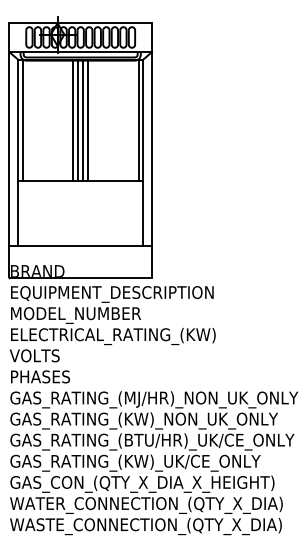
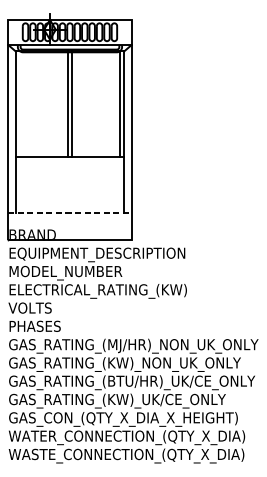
line: (22, 120) -> (19, 104), removed
line: (73, 120) -> (63, 104), removed
line: (88, 120) -> (76, 104), removed
line: (81, 246) -> (70, 213), solid -> dashed

